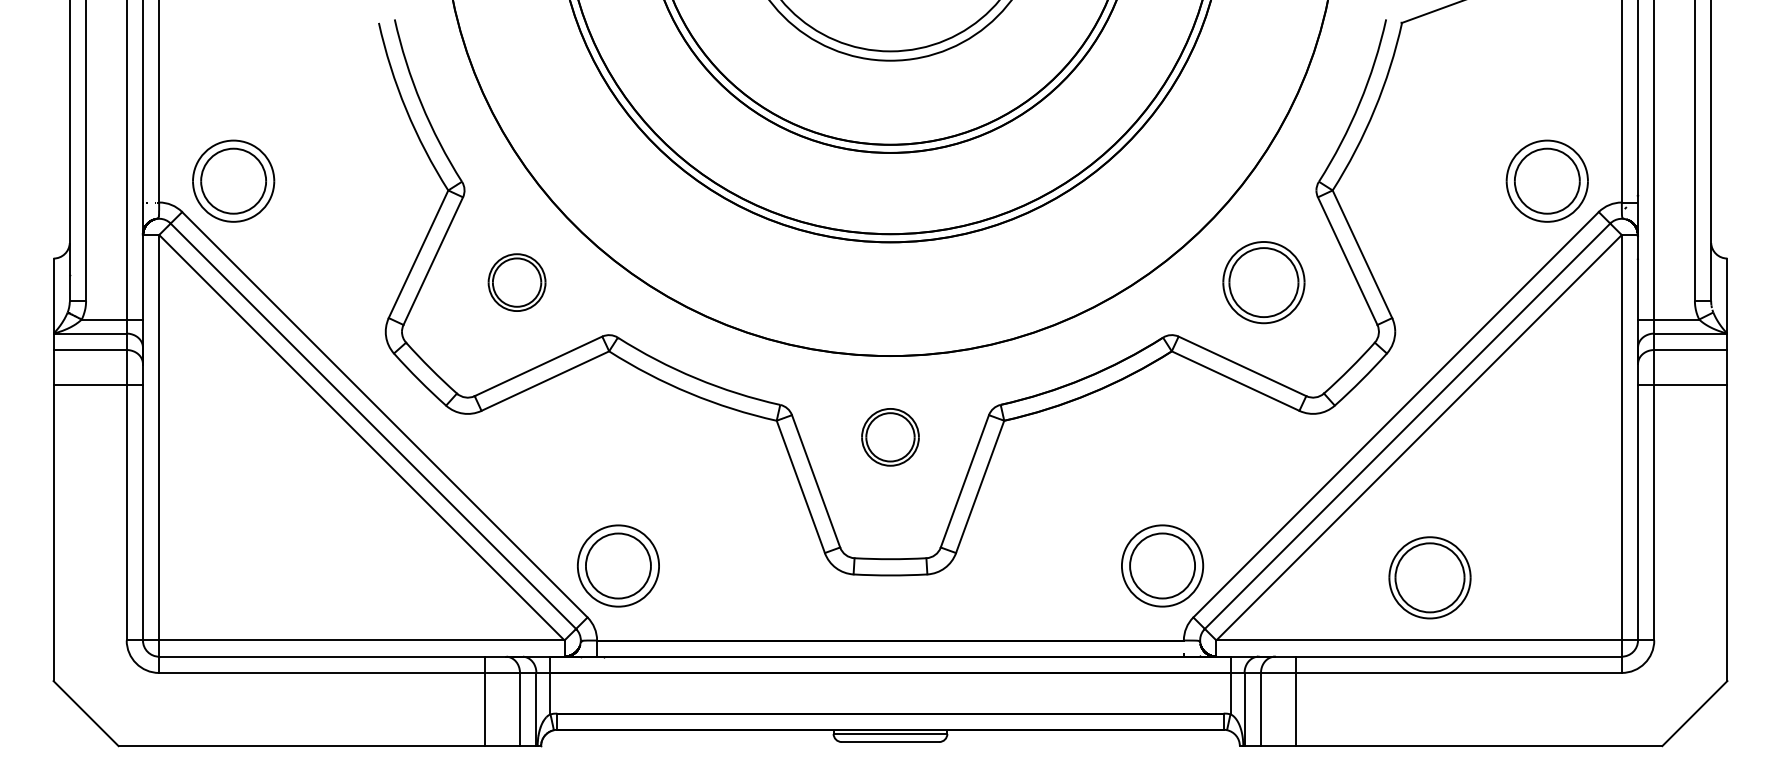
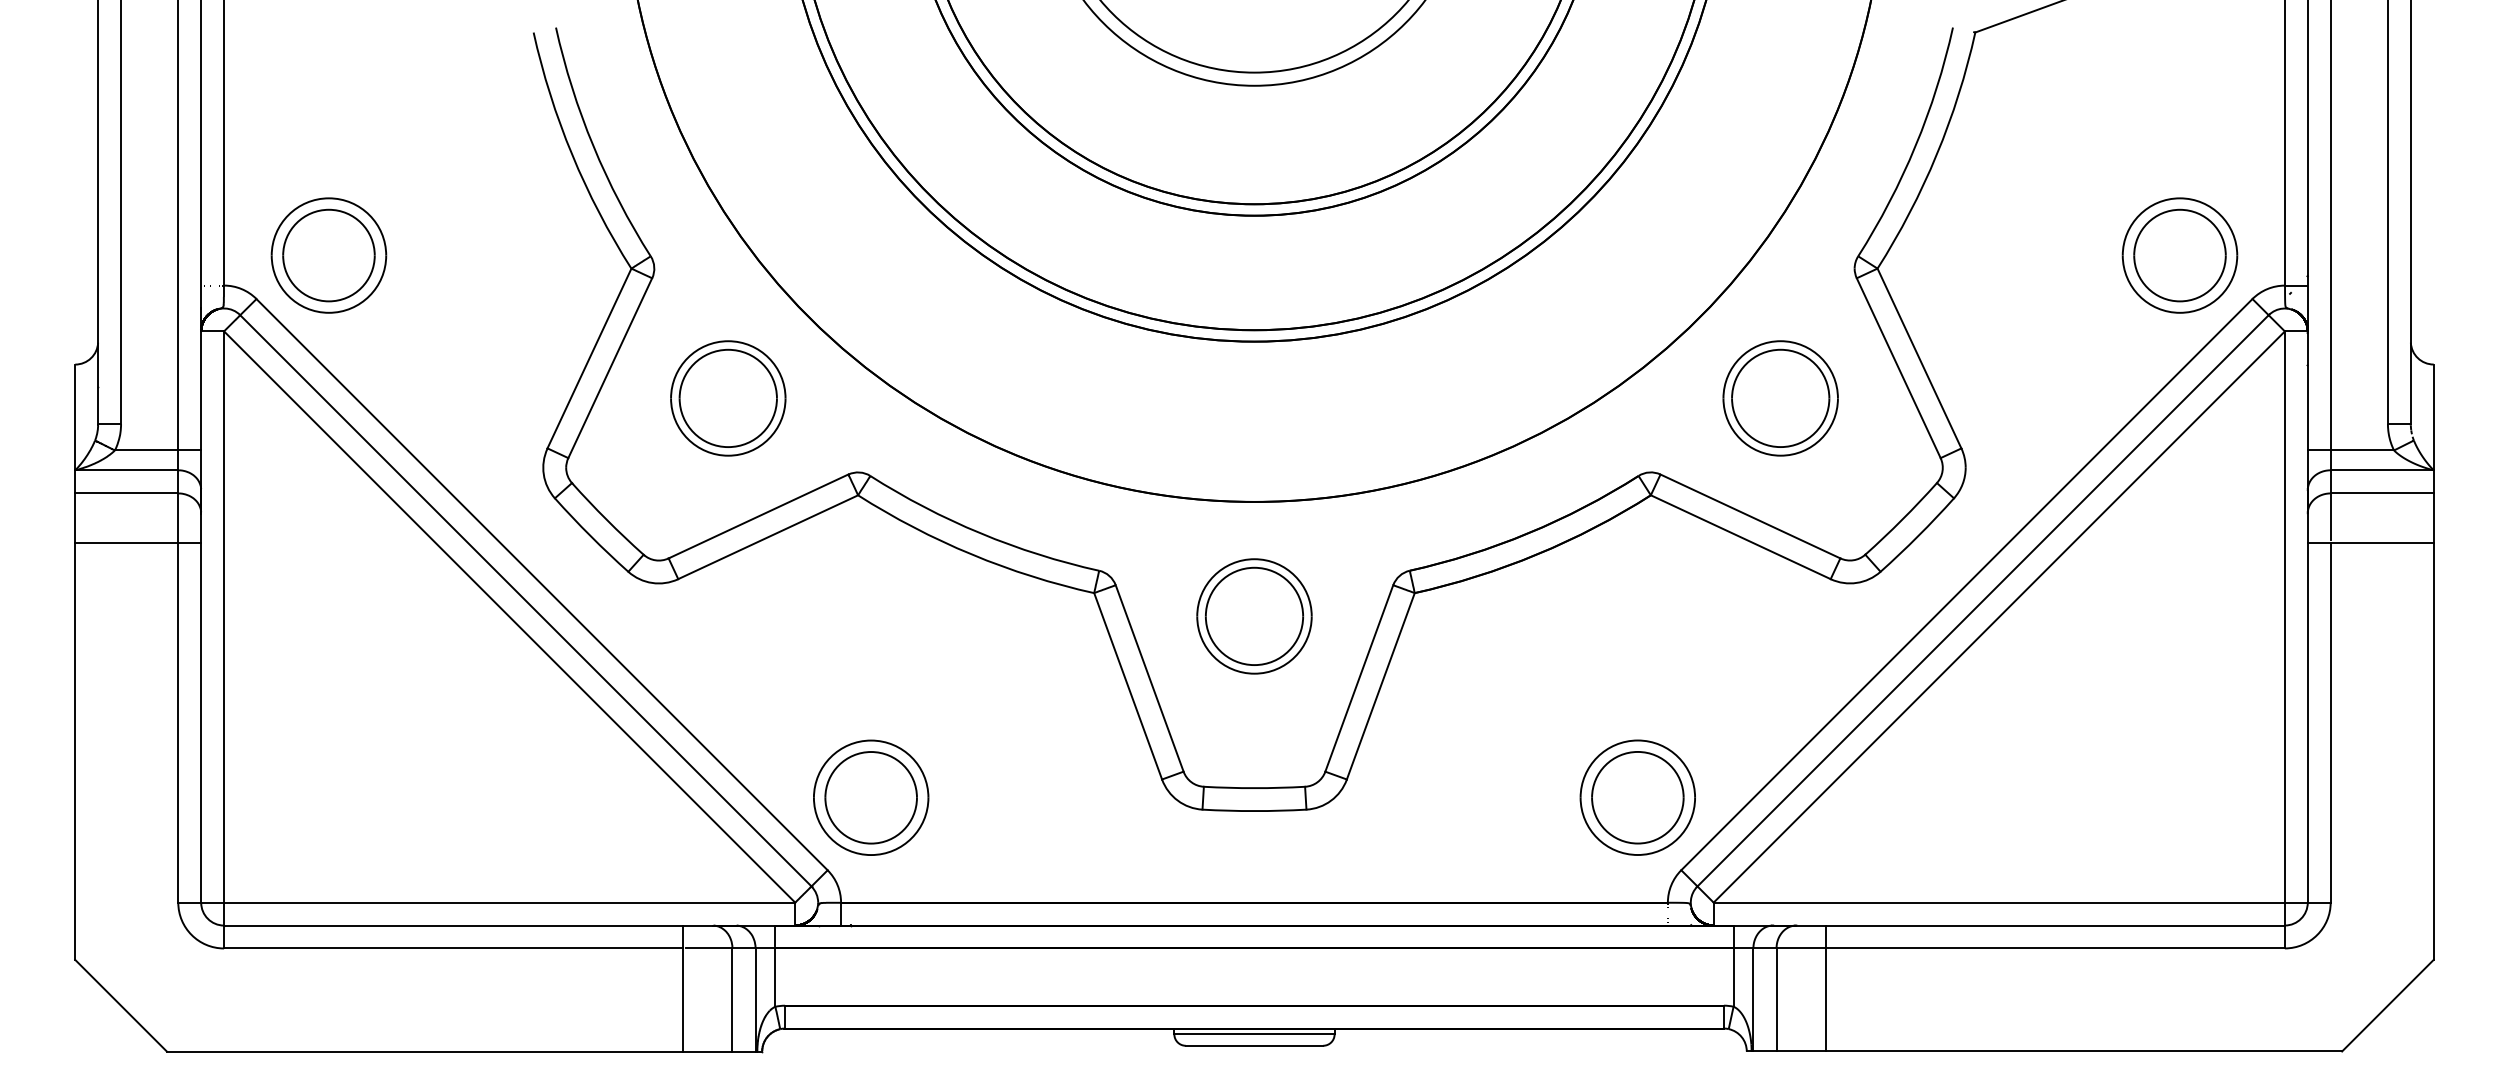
part: (517, 282) -> (728, 398), size x1.43
part: (890, 437) -> (1254, 616), size x1.43
part: (1429, 577) -> (2014, 814), removed

